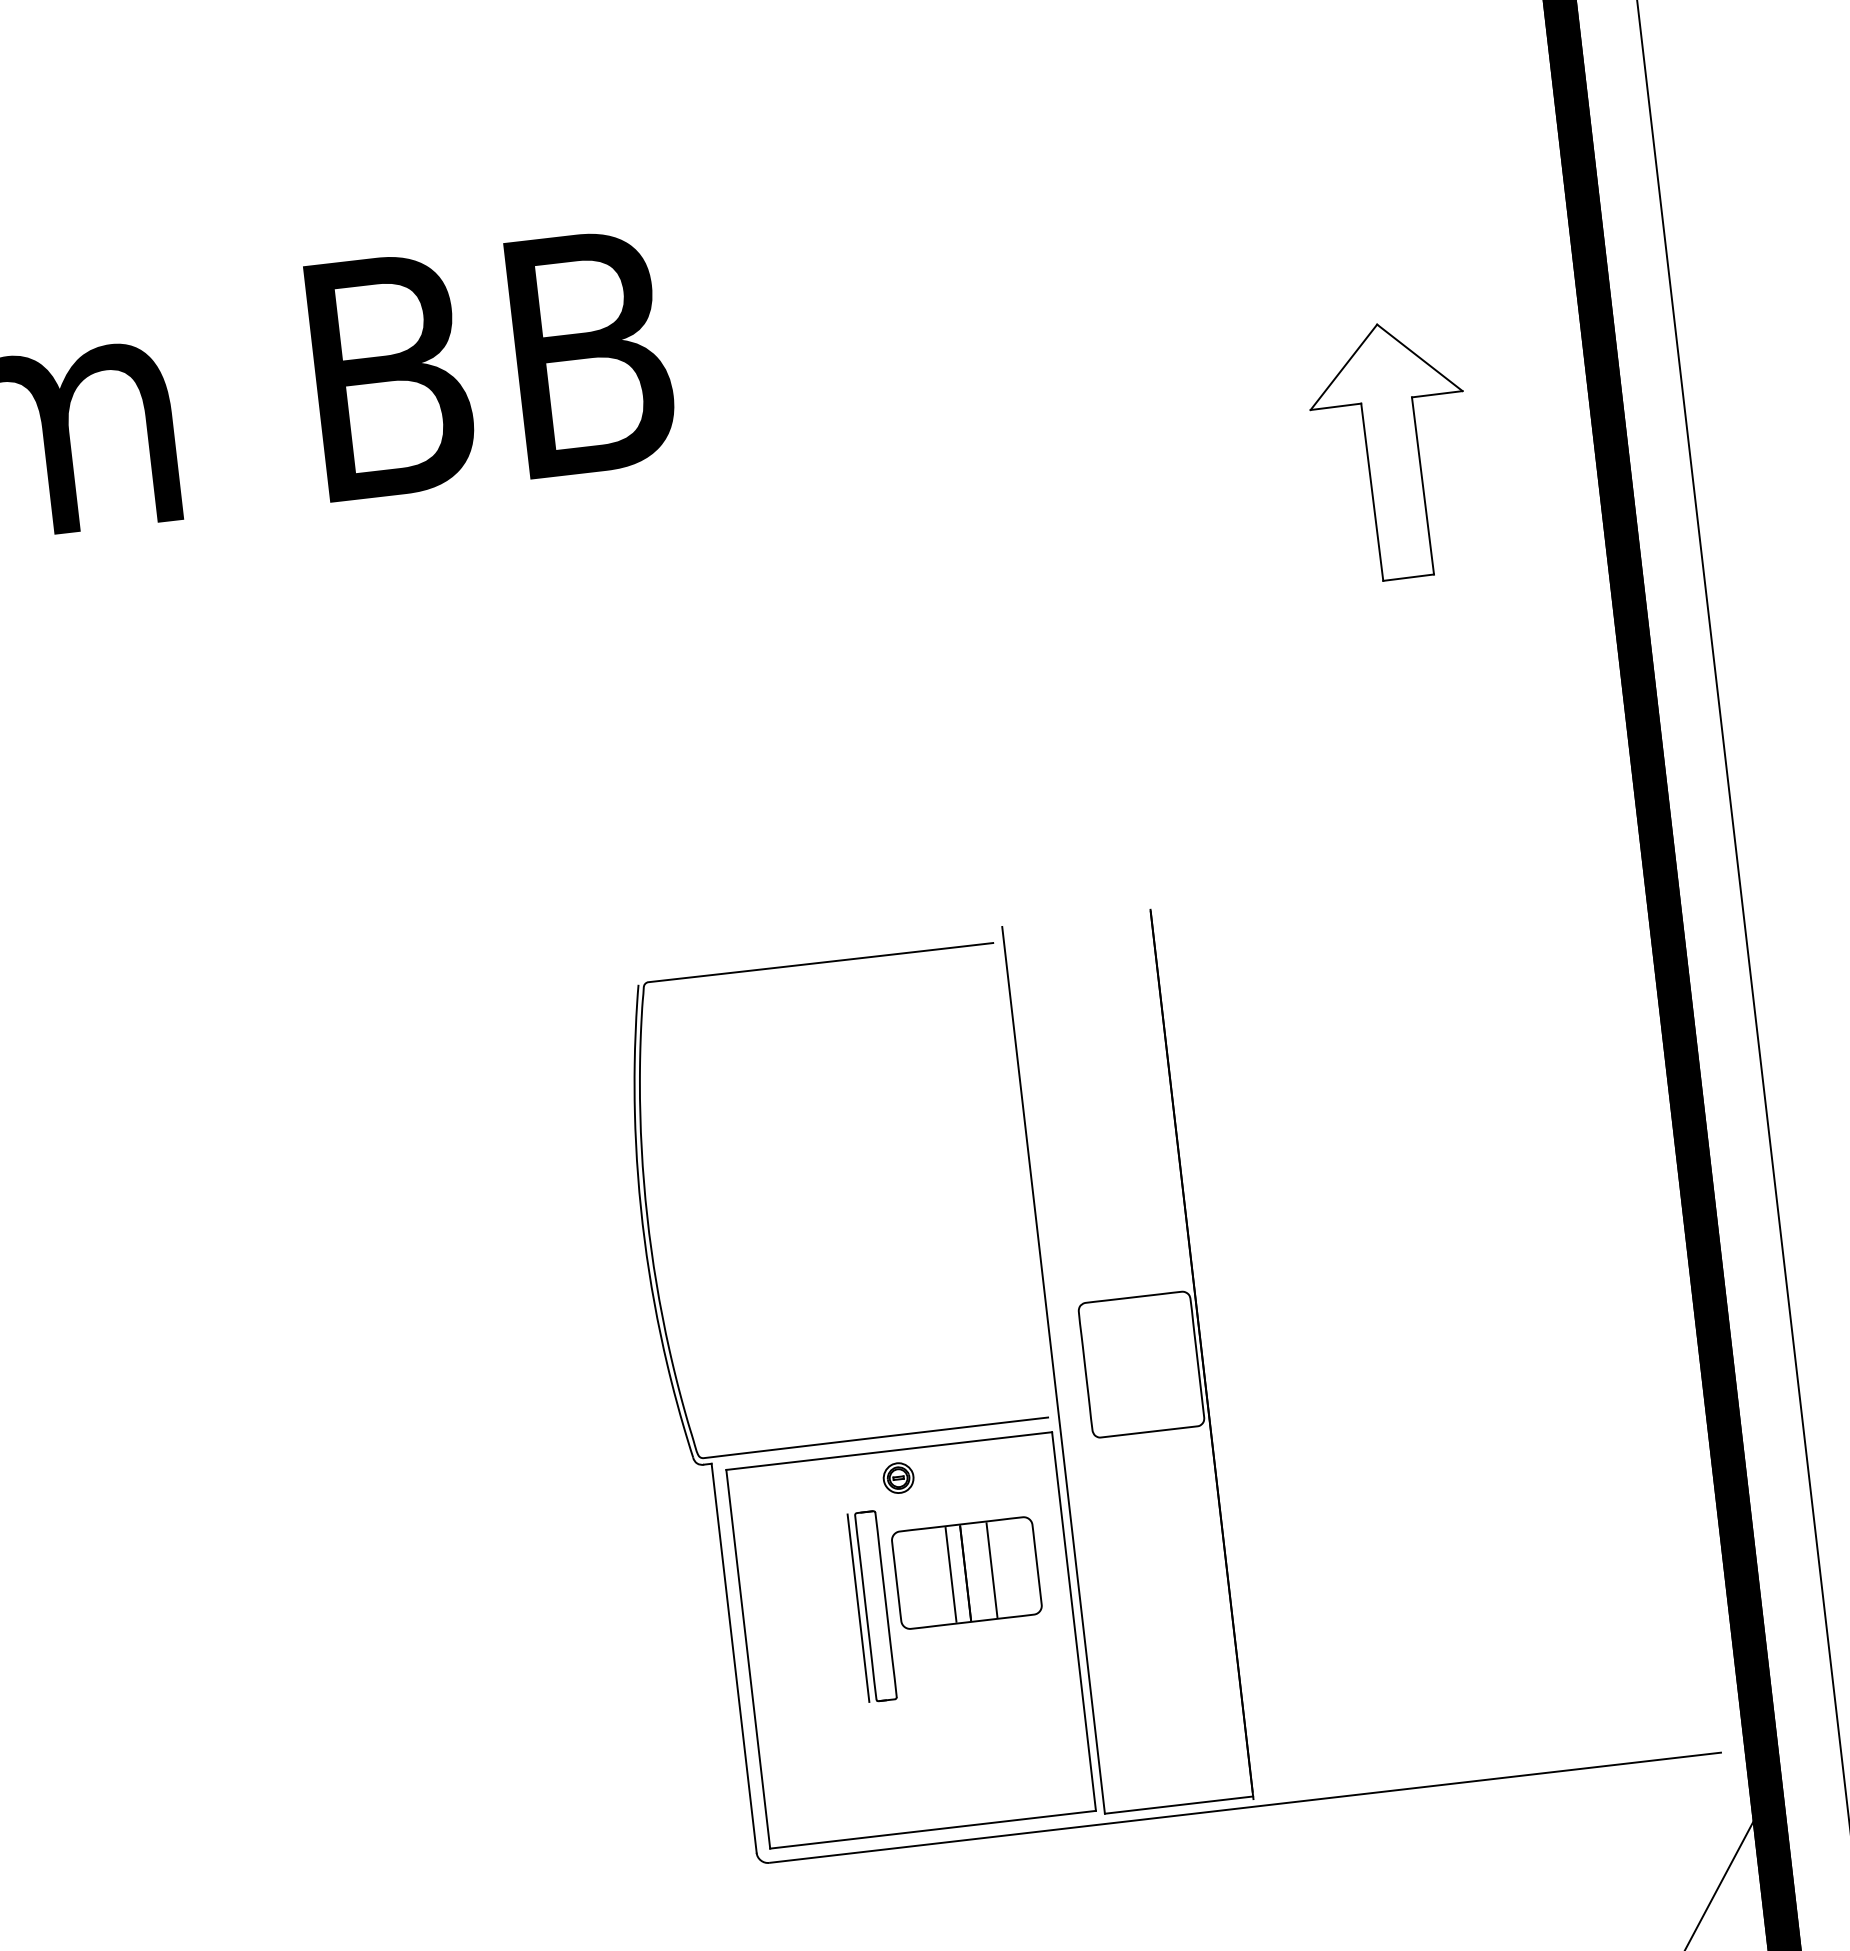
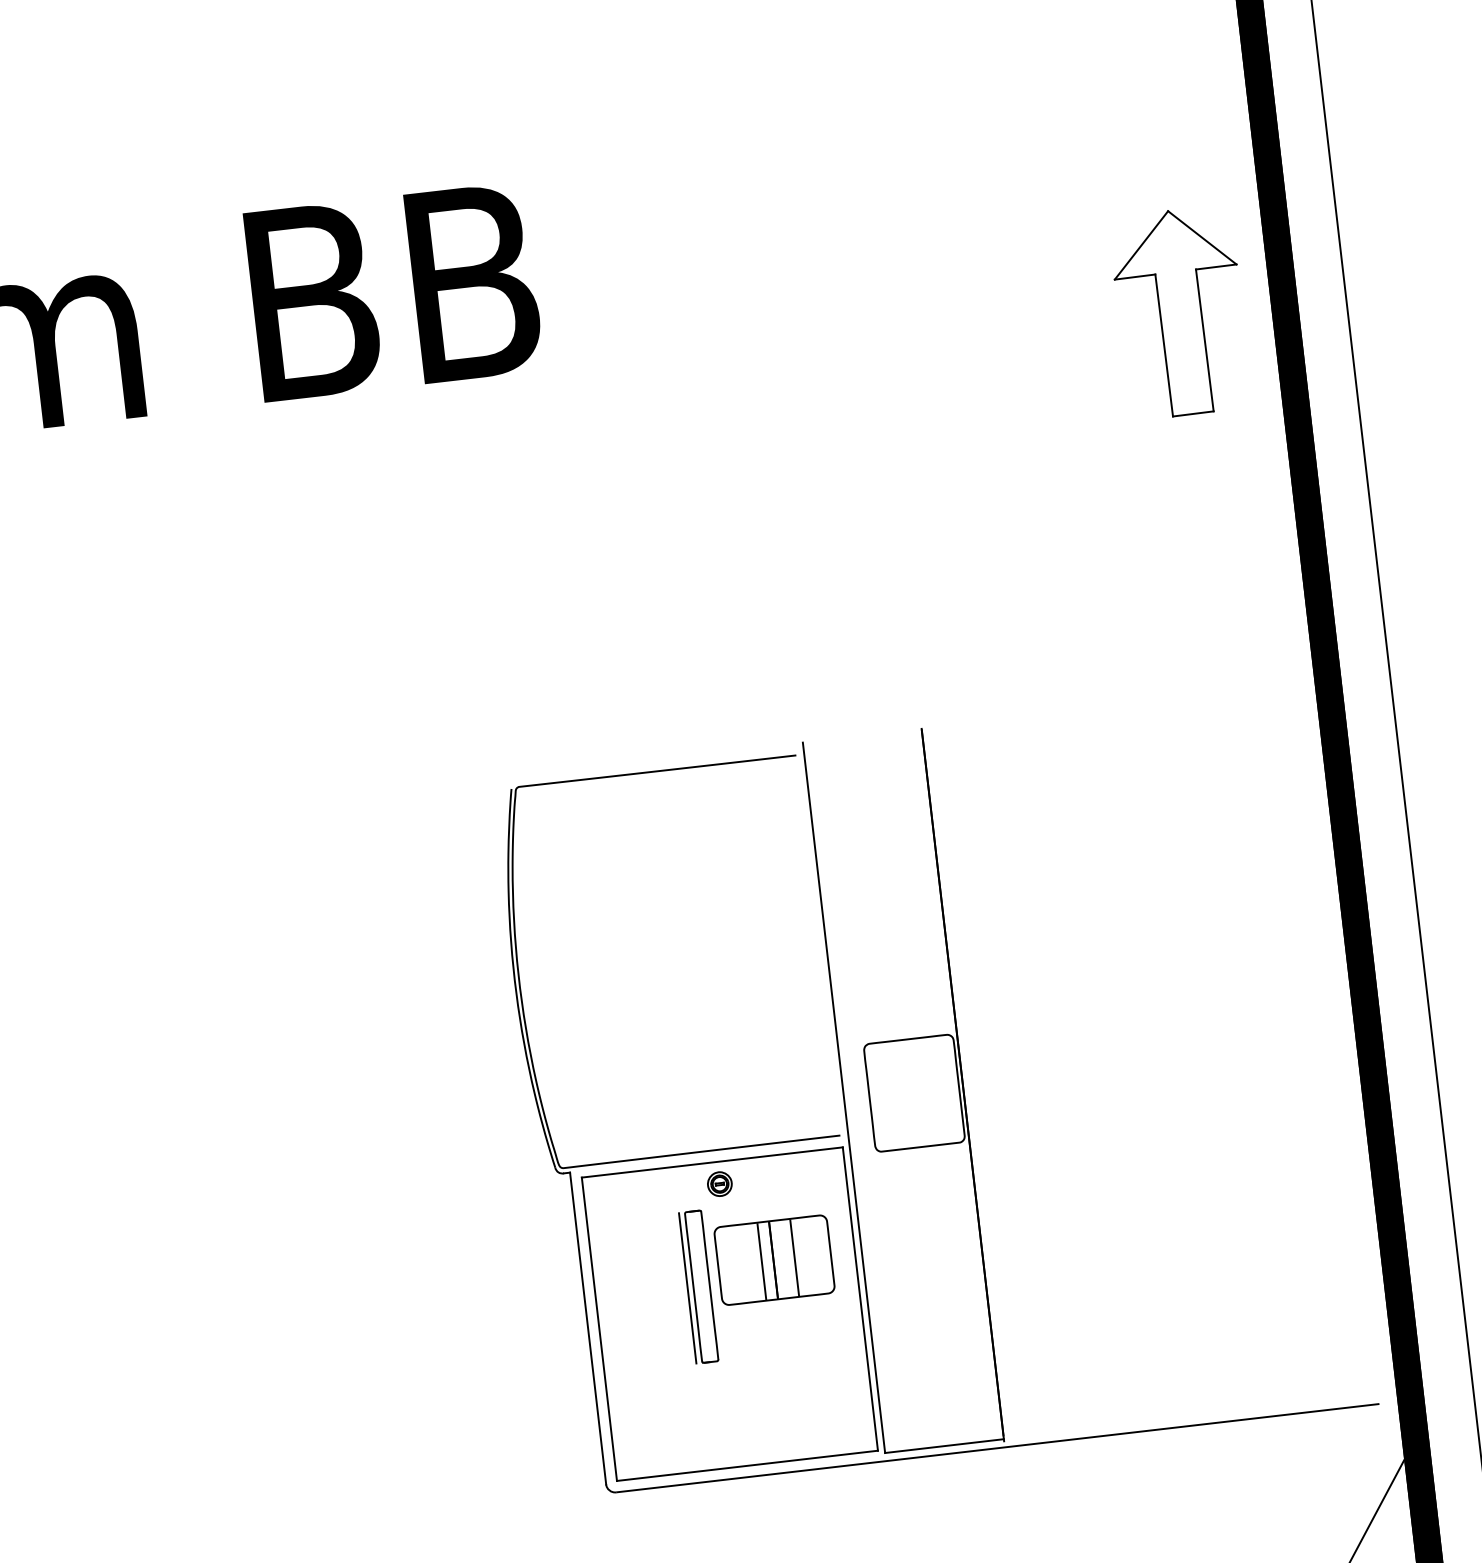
part: (1386, 452) -> (1175, 313), moved

